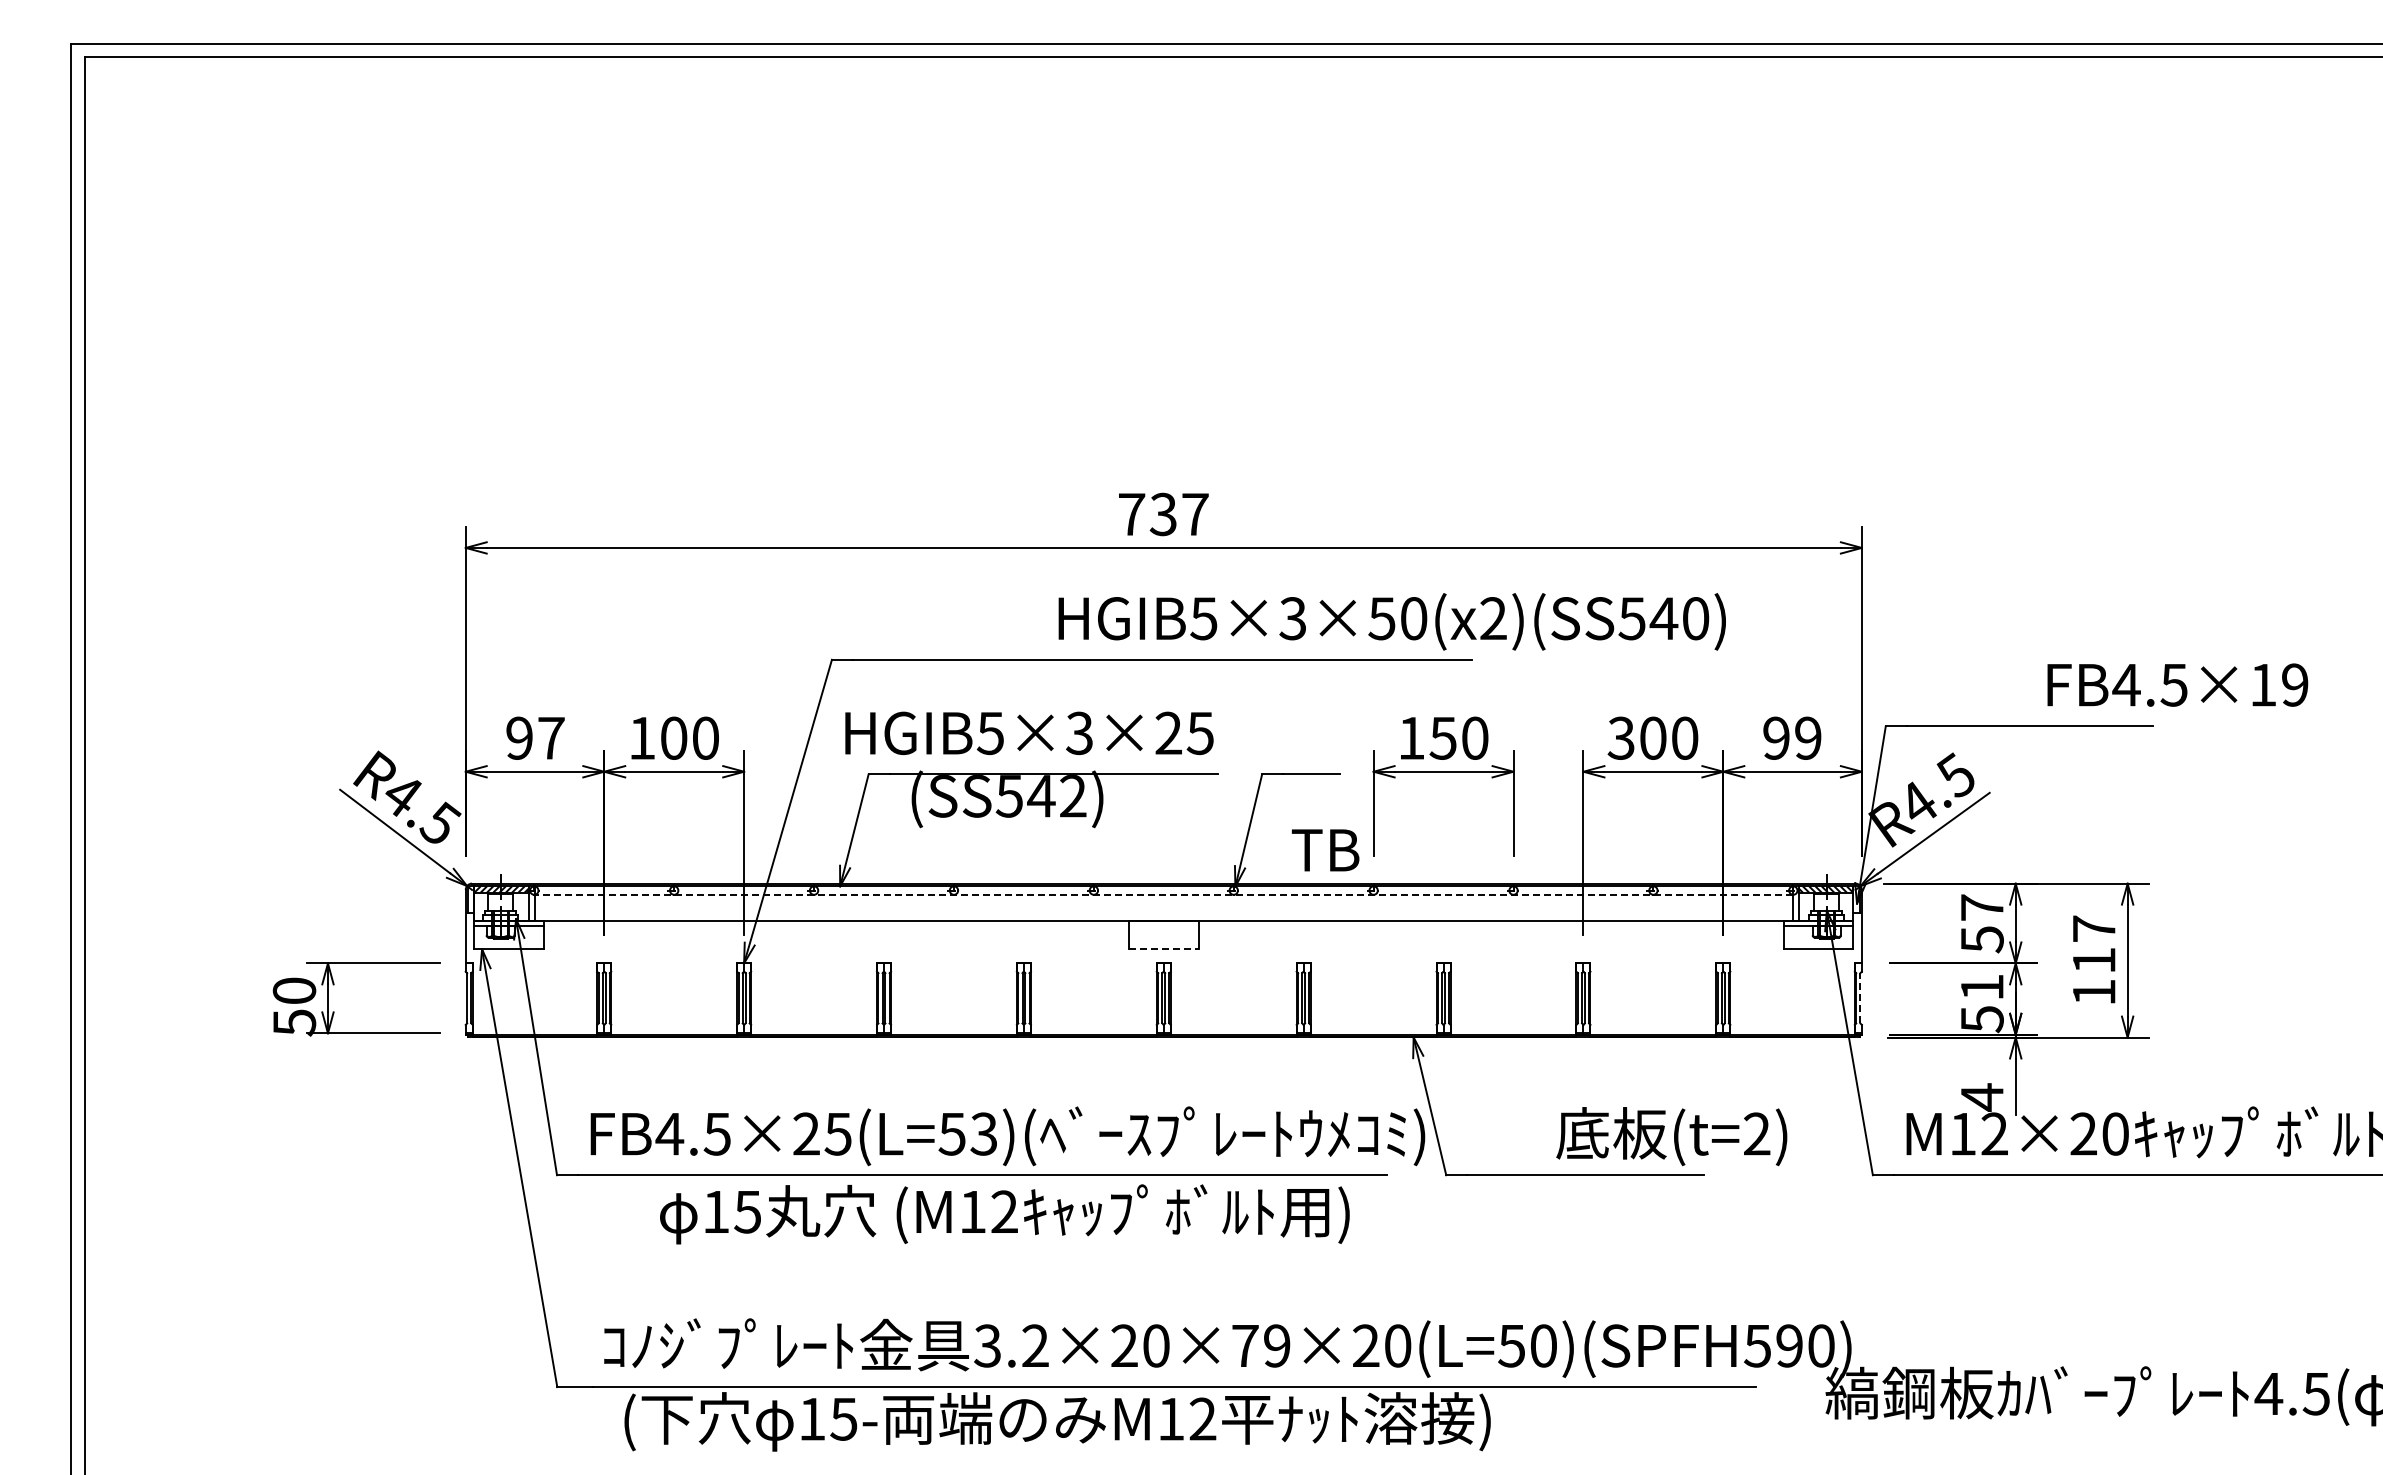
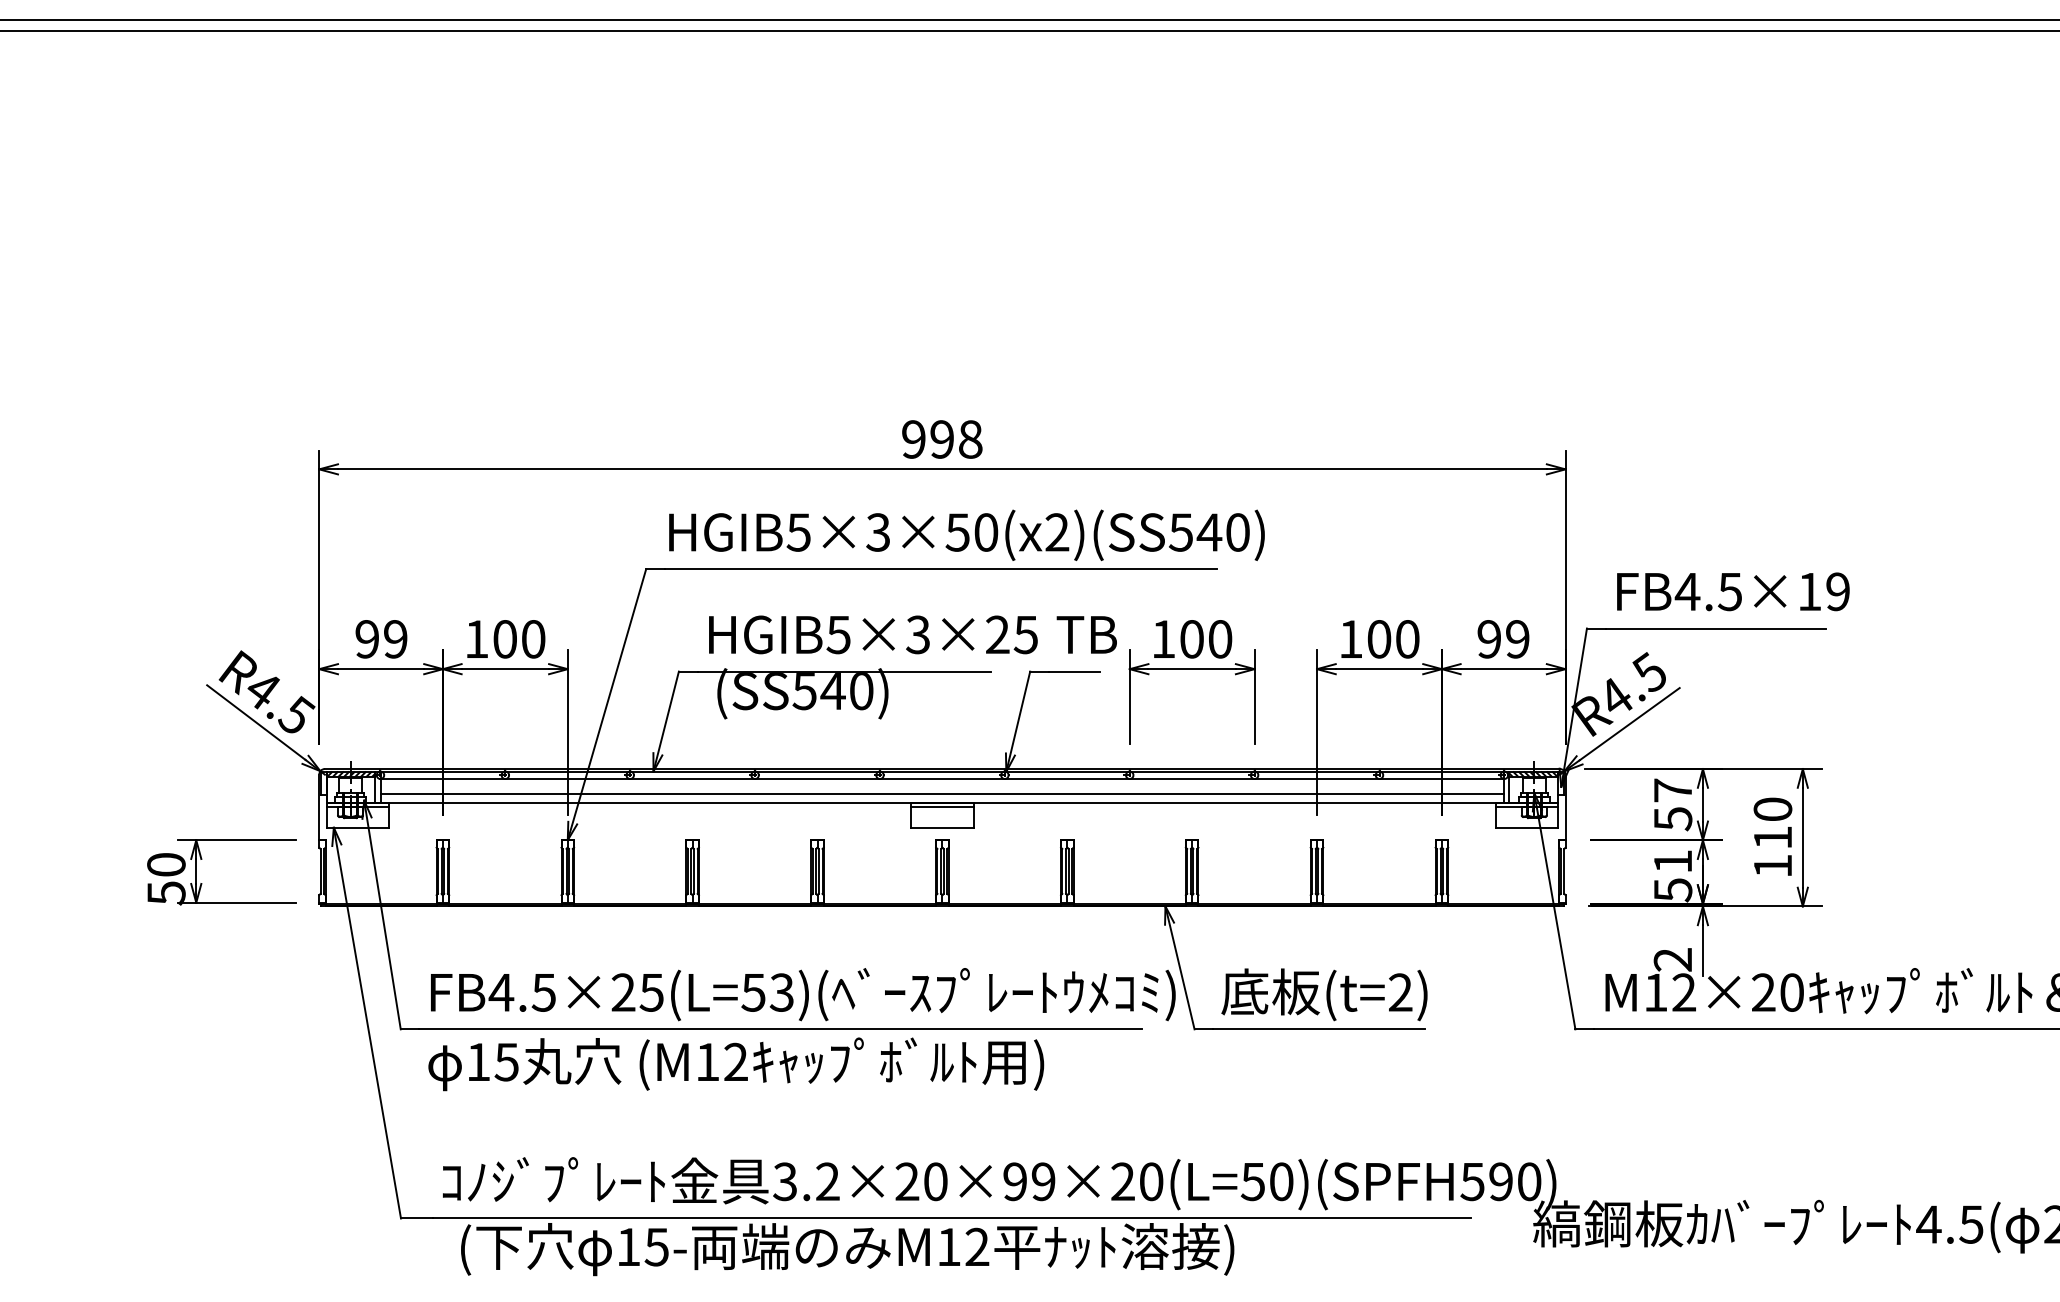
text: (1163, 514) -> (942, 439), 737 -> 998
text: (1391, 621) -> (966, 535), moved
text: (2177, 684) -> (1733, 591), moved
text: (1029, 733) -> (873, 635), moved
text: (551, 737) -> (395, 638), 97 -> 99
text: (1442, 737) -> (1191, 638), 150 -> 100
text: (1620, 737) -> (1350, 638), 300 -> 100
text: (1073, 796) -> (861, 691), (SS542) -> (SS540)
text: (1325, 850) -> (1086, 635), moved
line: (1163, 894) -> (942, 778), dashed -> solid
line: (1163, 911) -> (942, 793), added
line: (1163, 925) -> (942, 806), added
text: (2093, 928) -> (1772, 809), 117 -> 110
line: (1163, 949) -> (942, 827), dashed -> solid
line: (1860, 997) -> (1564, 870), dashed -> solid
text: (1981, 1097) -> (1672, 959), 4 -> 2
text: (1671, 1136) -> (1324, 994), moved
text: (1004, 1214) -> (735, 1064), moved
text: (1245, 1345) -> (1015, 1181), 3.2×20×79×20(L=50)(SPFH590) -> 3.2×20×99×20(L=50)(SPFH590)

